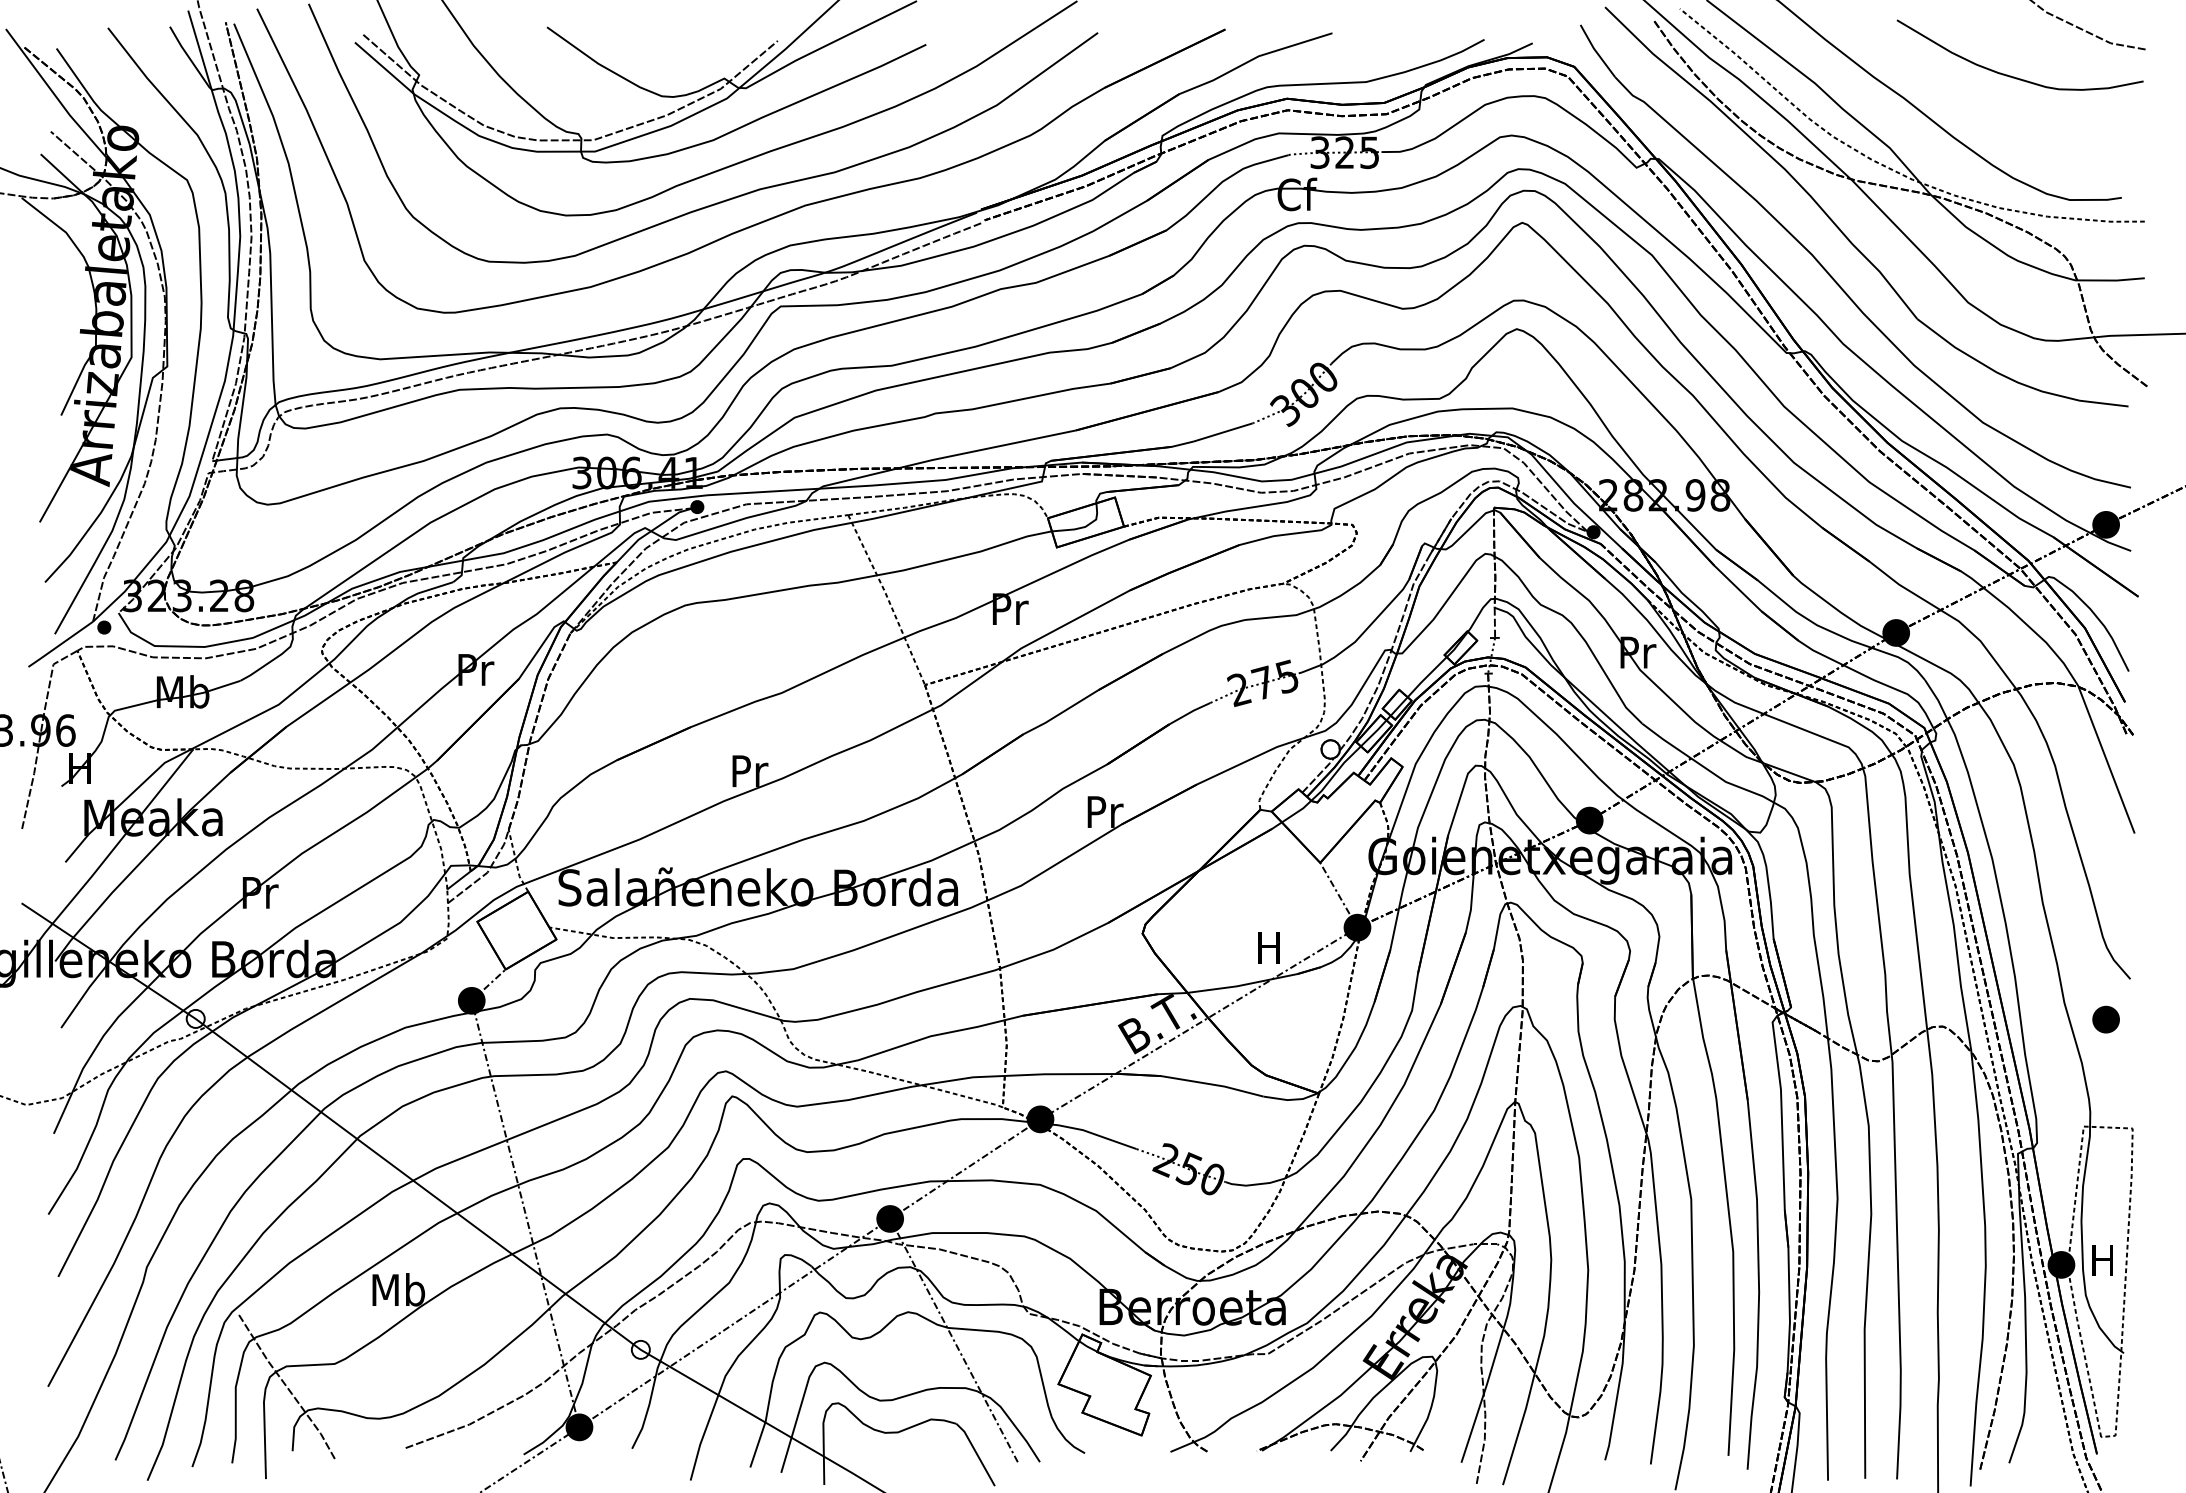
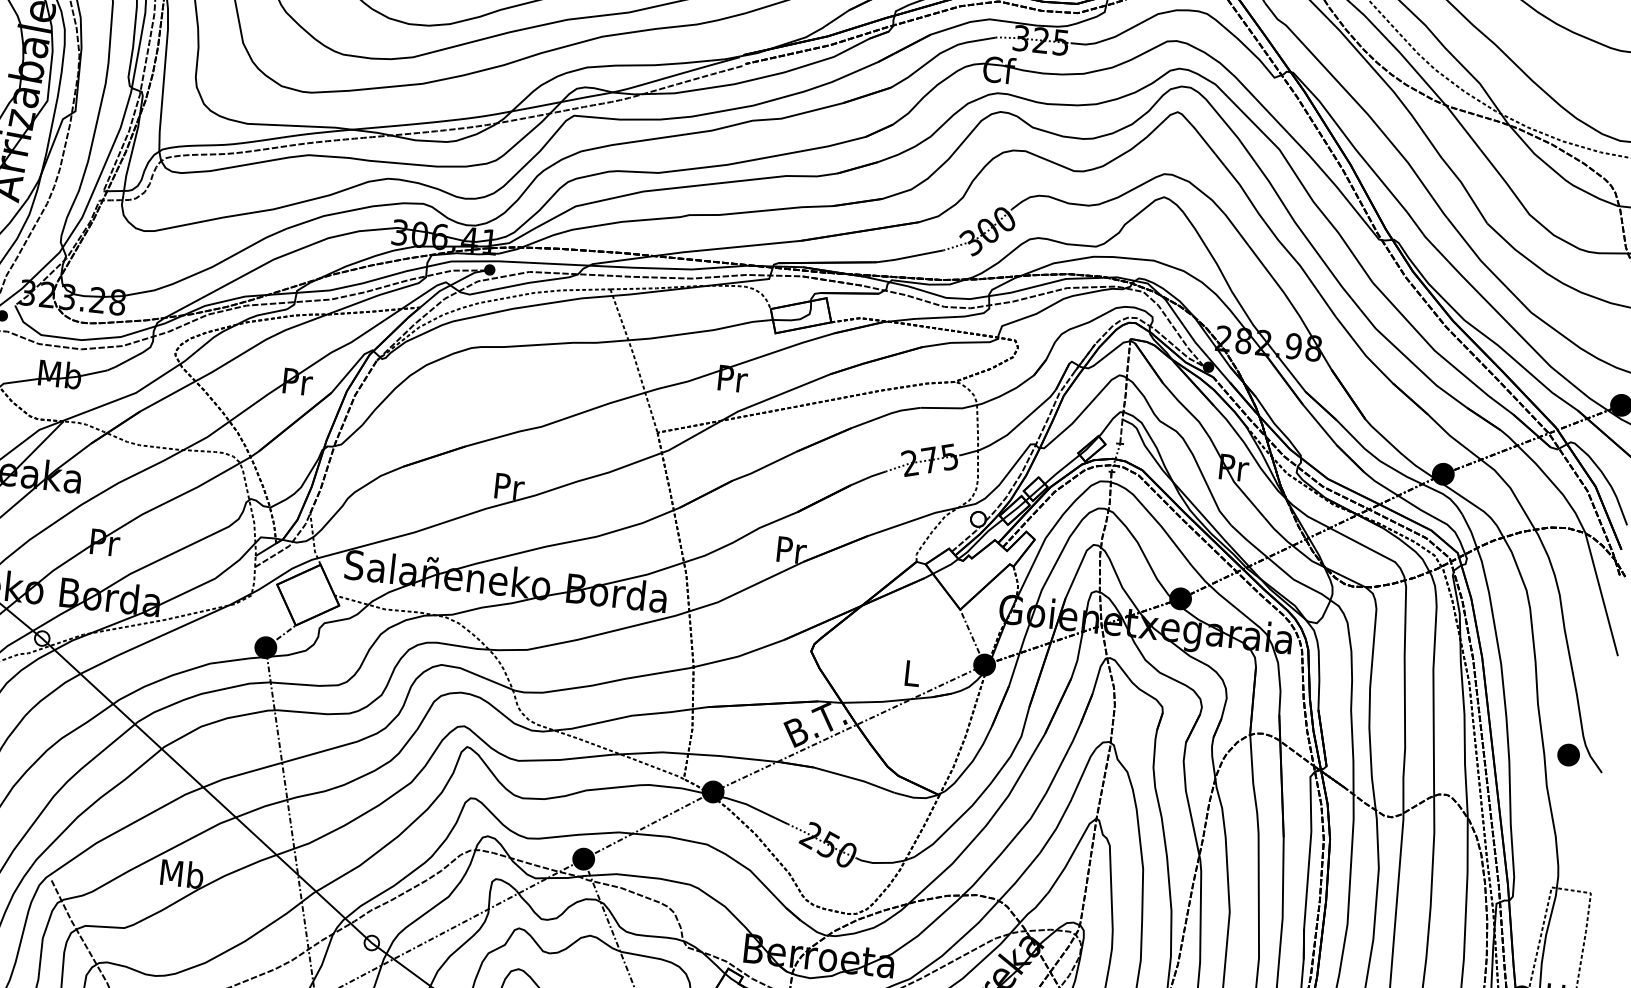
text: (1268, 947) -> (911, 673), H -> L
part: (2105, 1019) -> (1568, 754), moved

